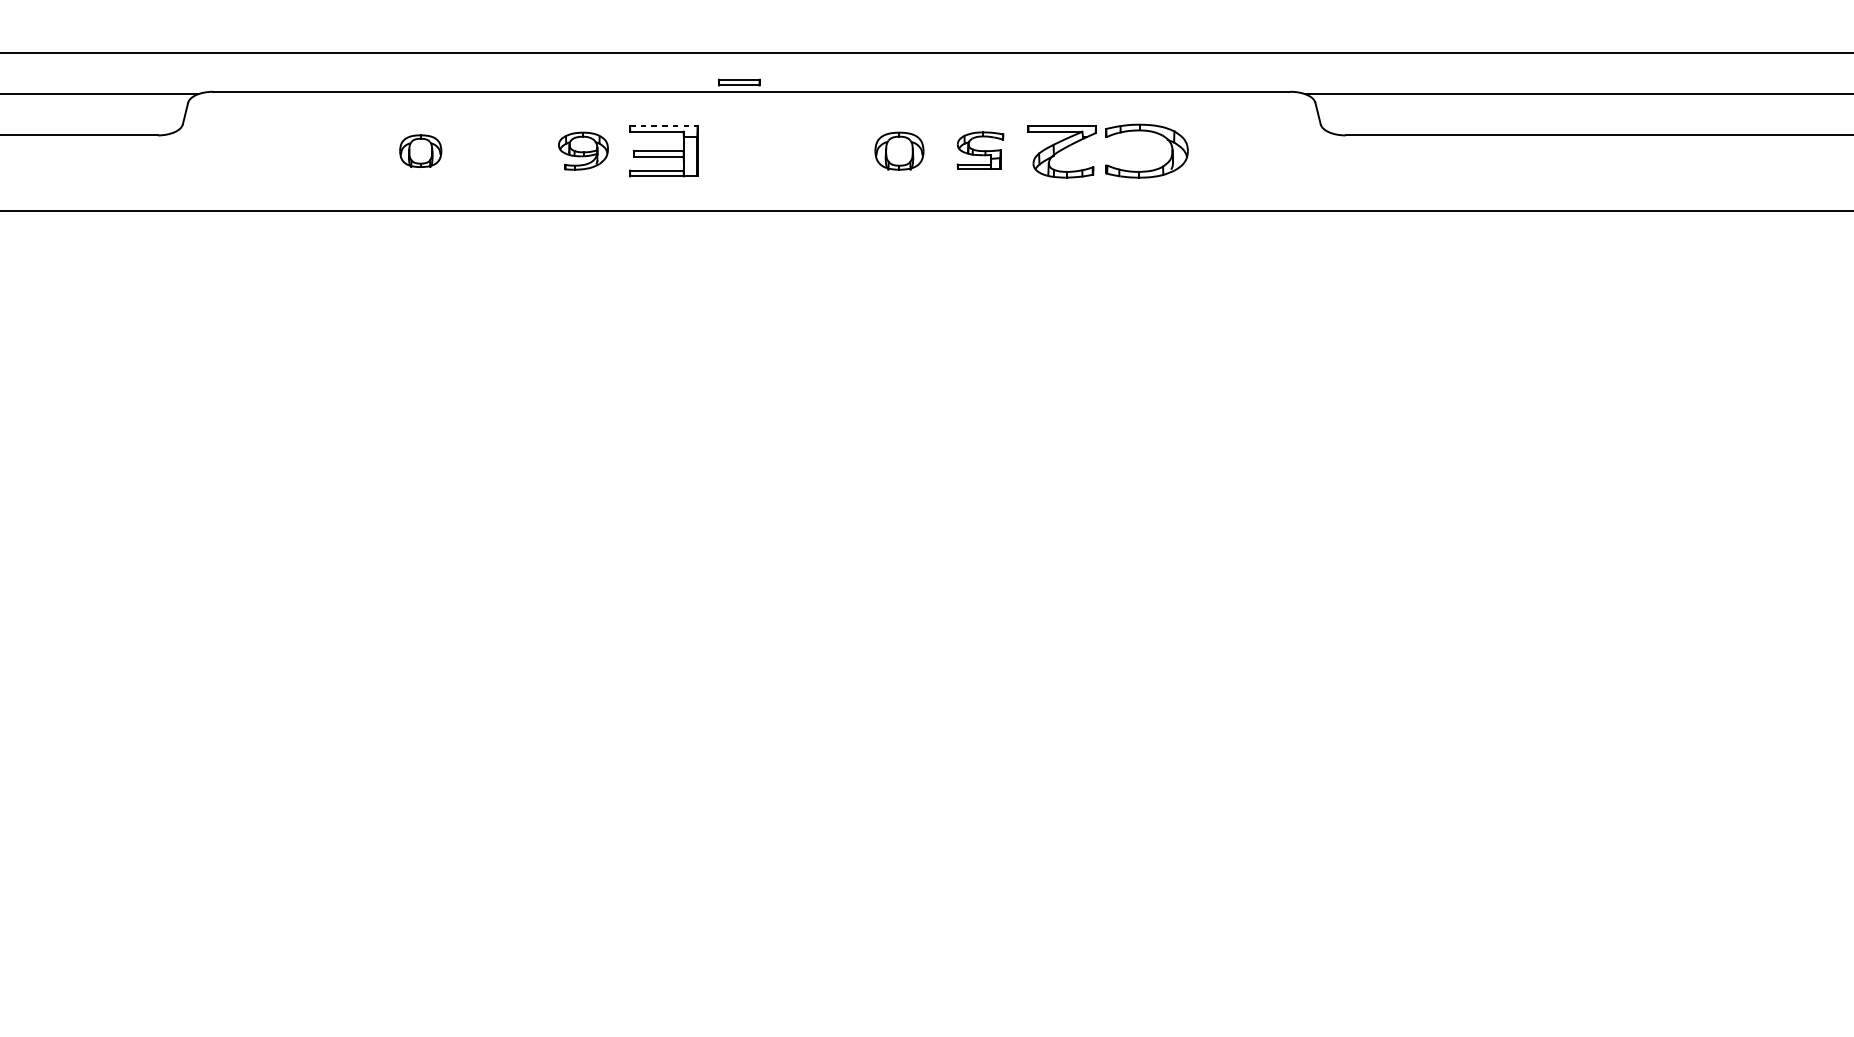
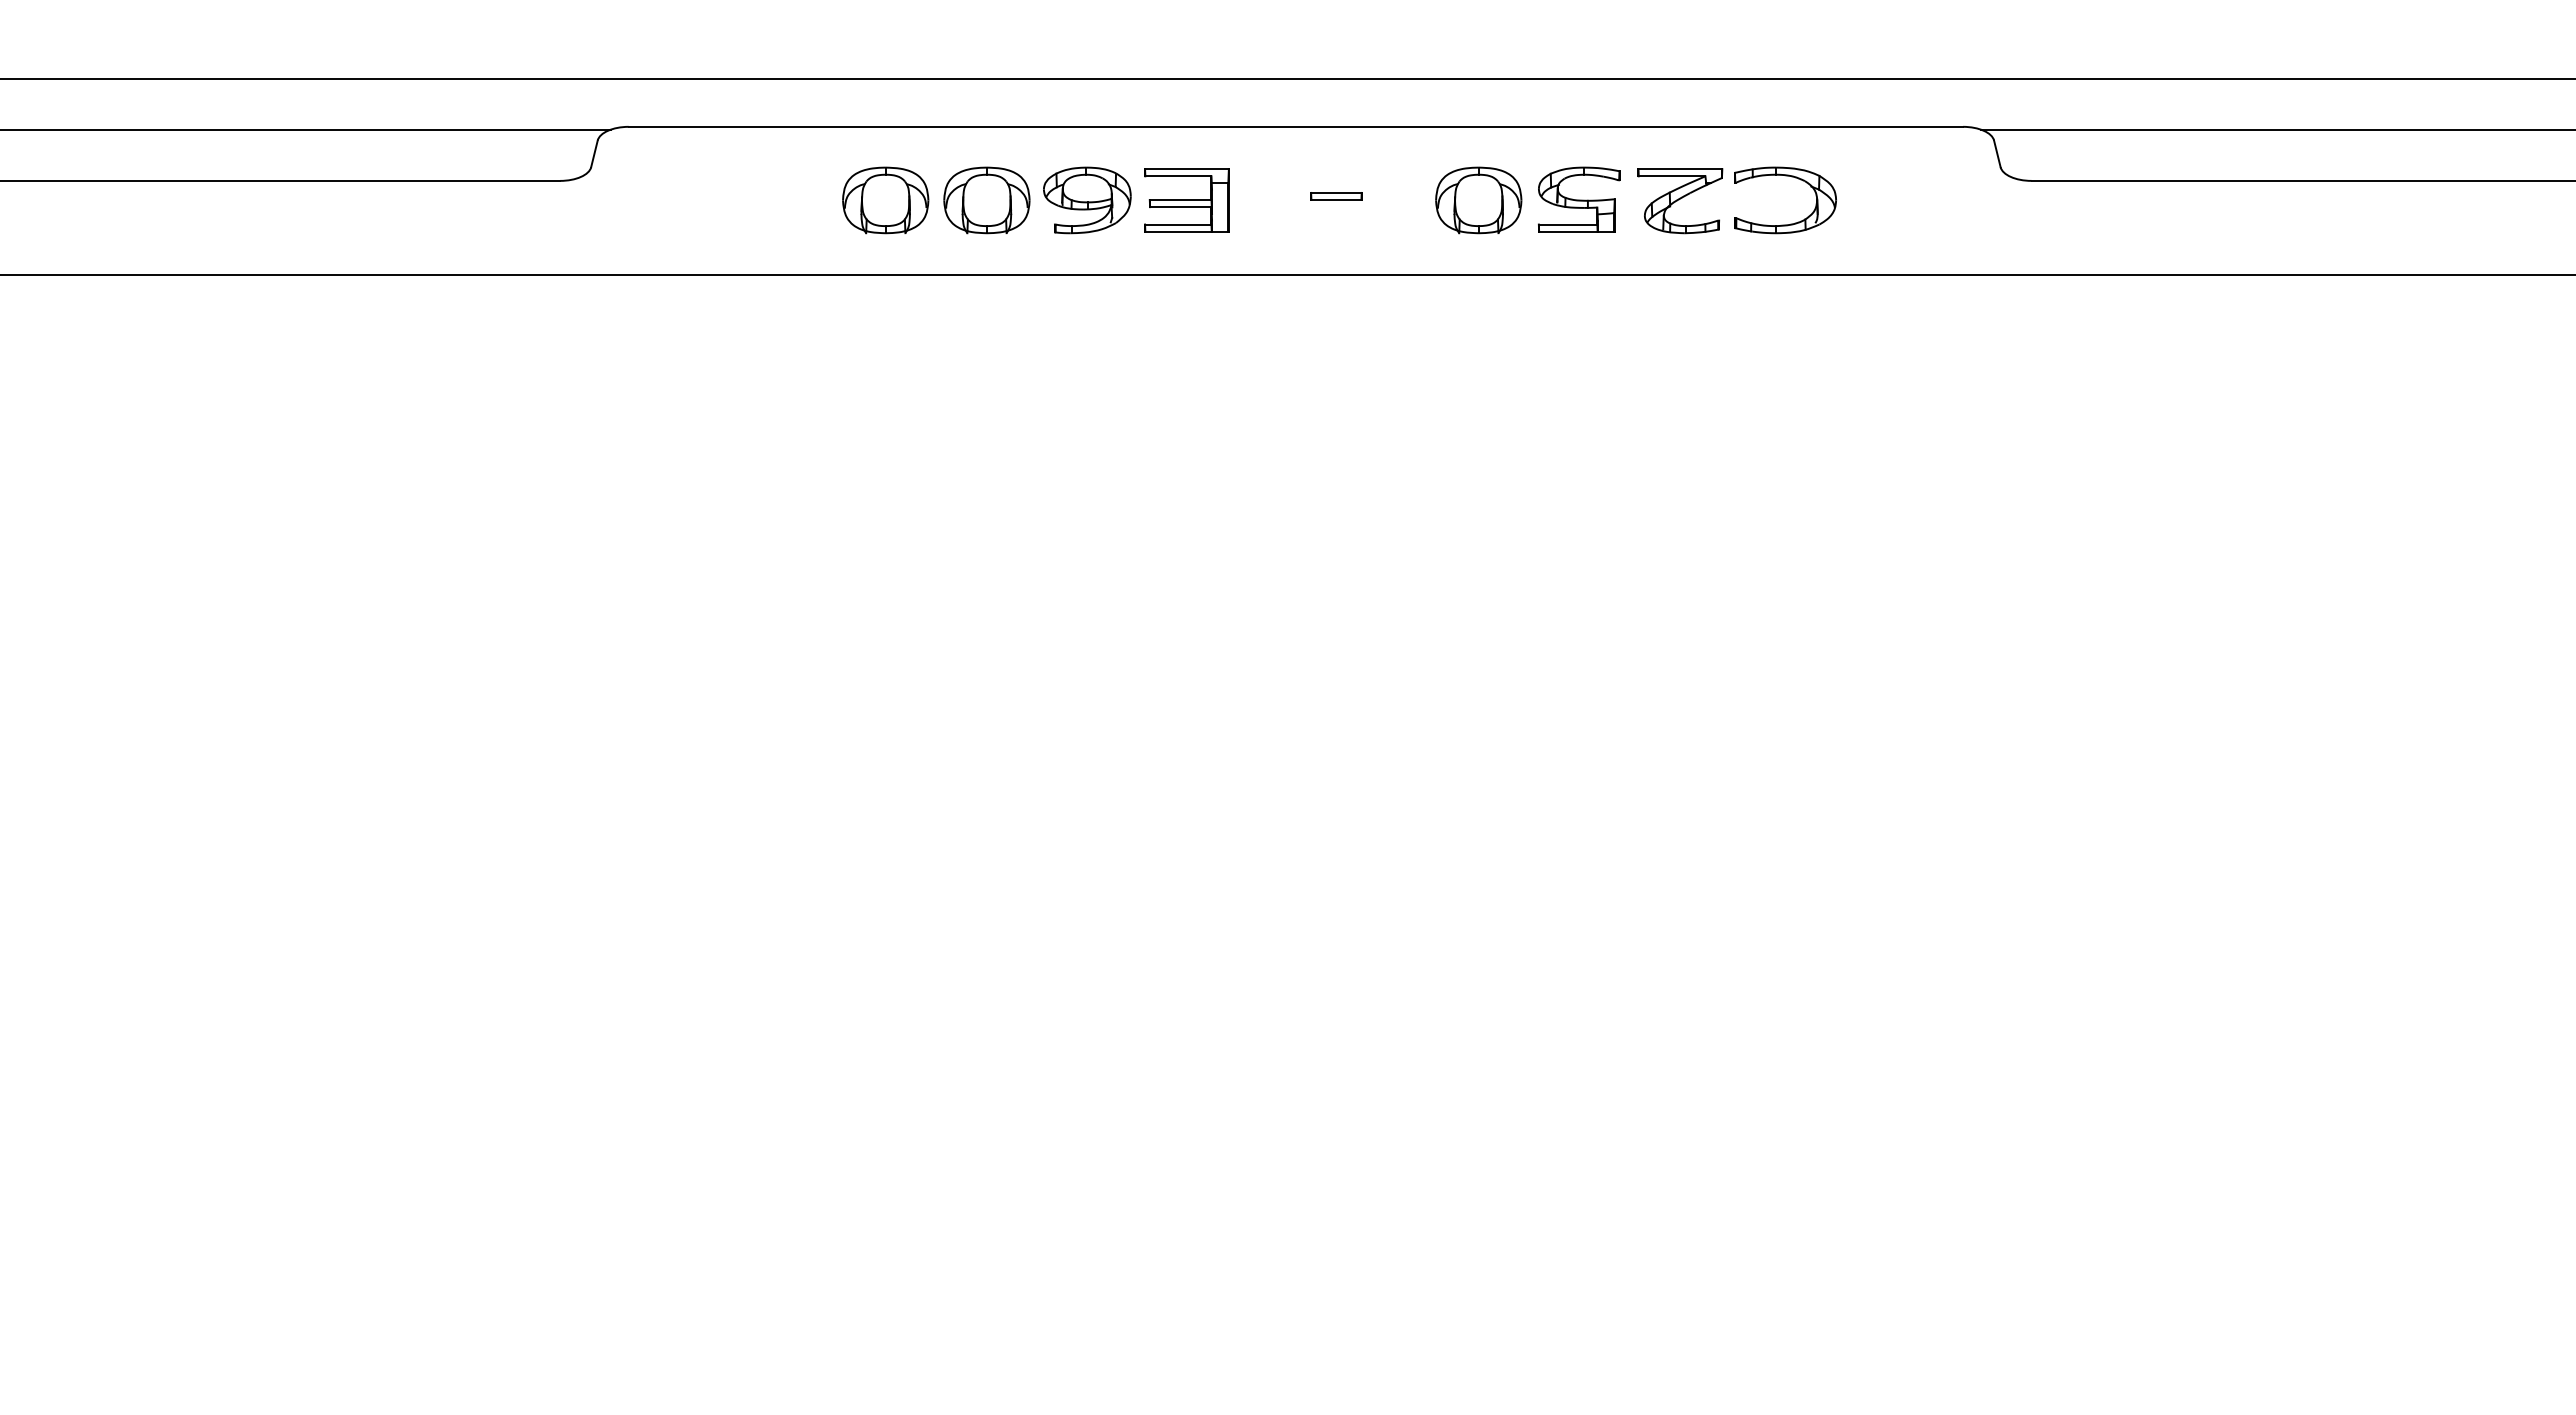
part: (739, 82) -> (1336, 196), moved
line: (663, 126) -> (1186, 169), dashed -> solid
part: (980, 150) -> (1579, 199), size x1.43
part: (420, 151) -> (885, 200), size x1.67
part: (502, 151) -> (986, 200), added
part: (583, 151) -> (1087, 200), size x1.43
part: (899, 151) -> (1478, 200), size x1.43

